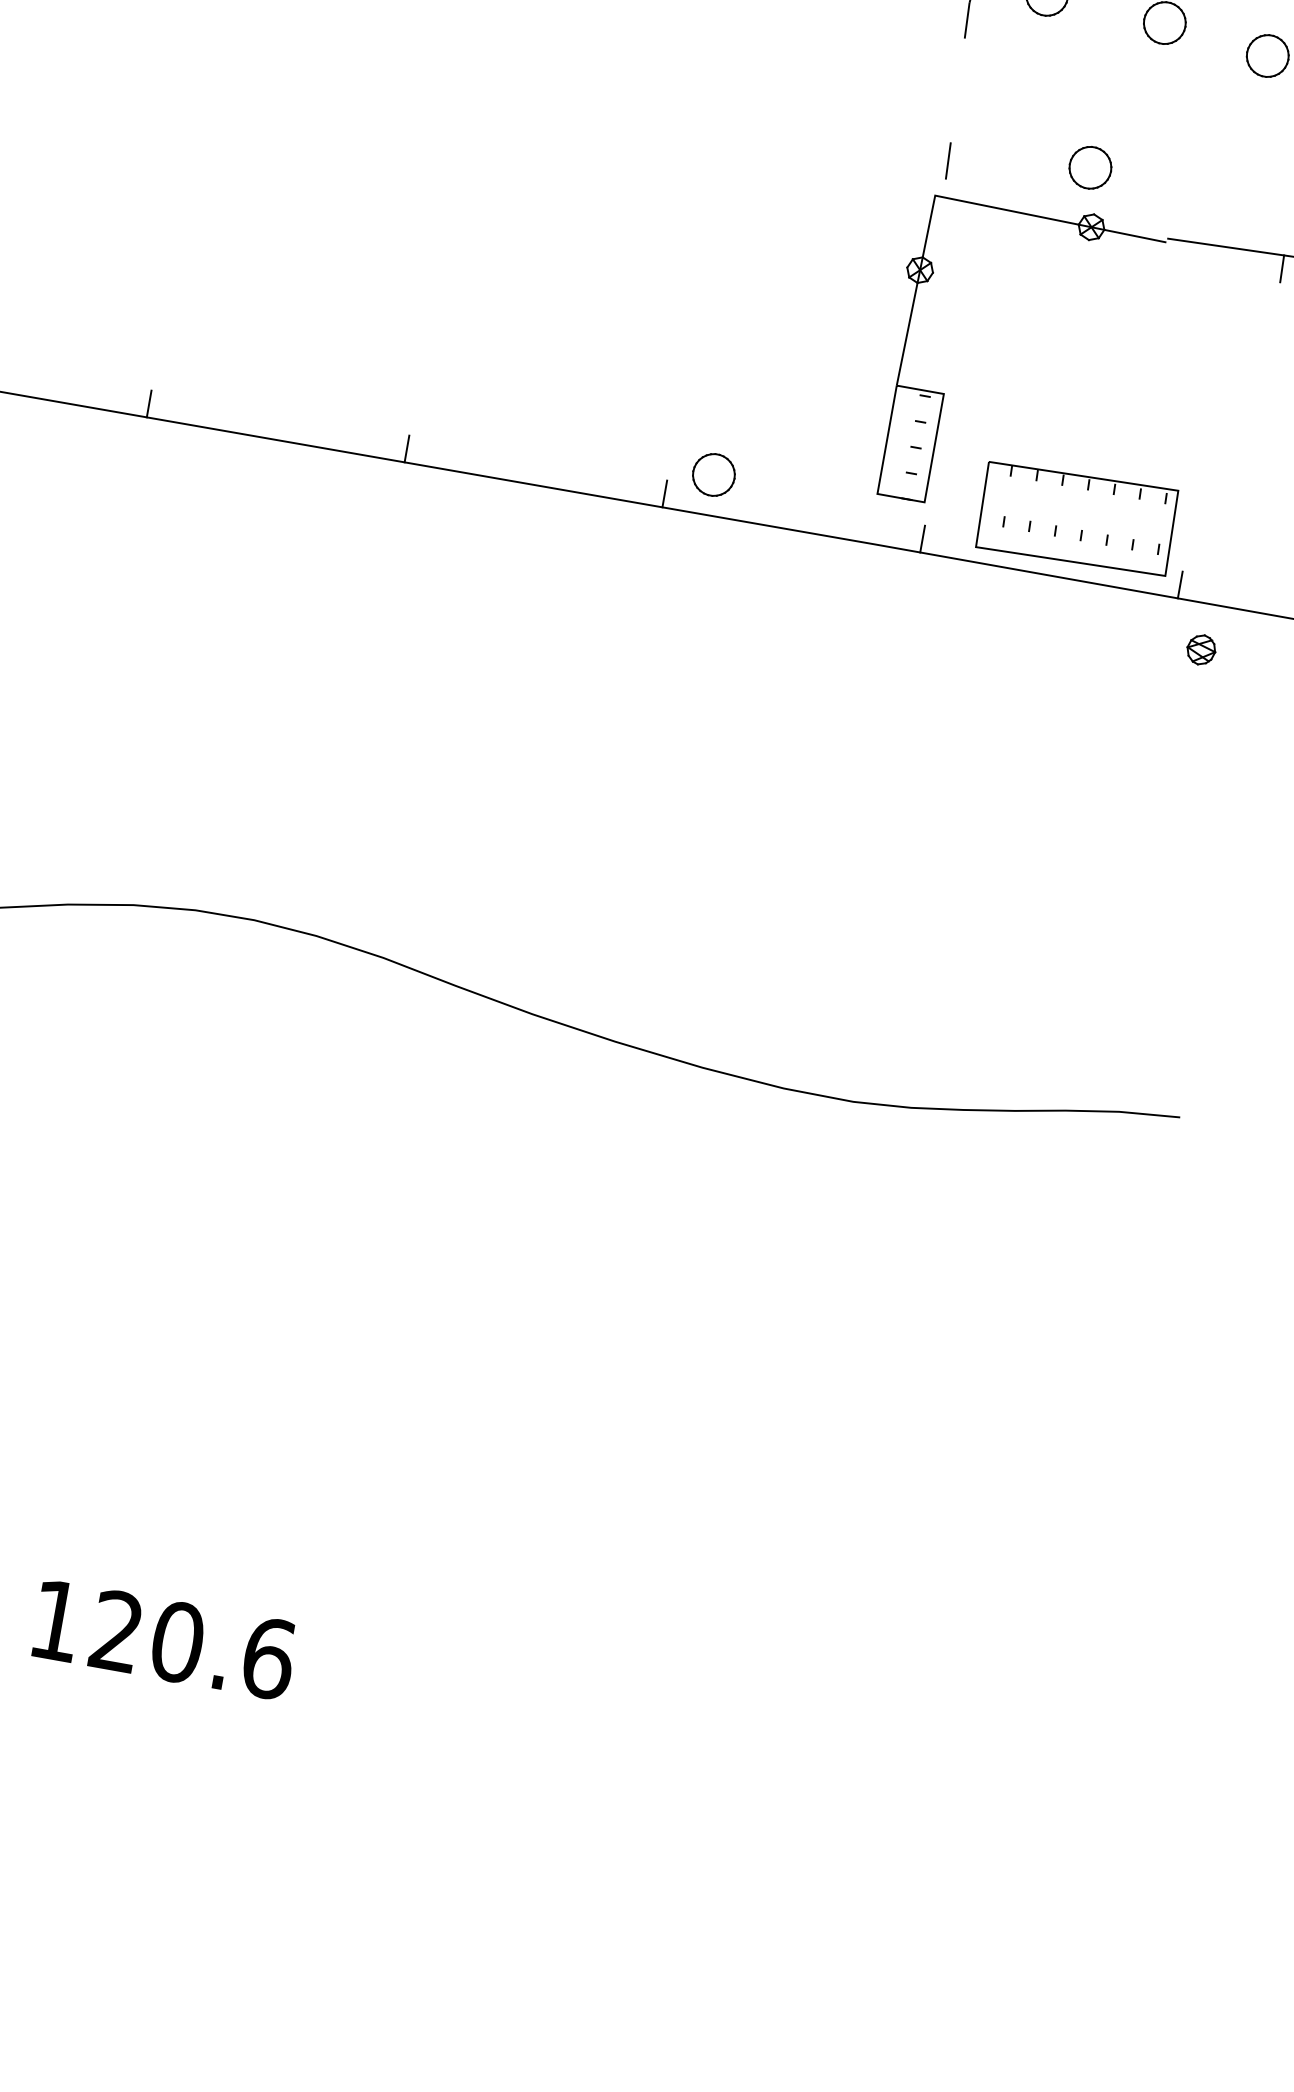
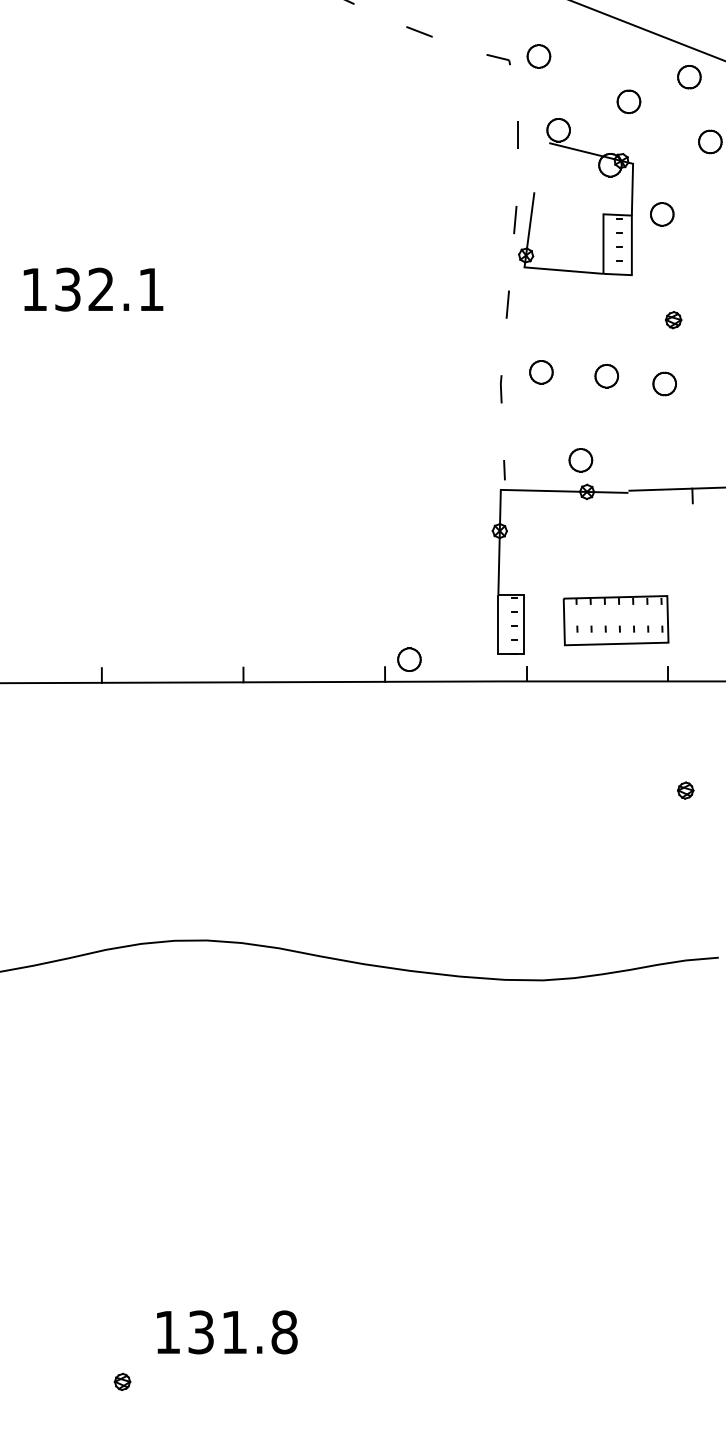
part: (1076, 518) -> (615, 620), moved
part: (1201, 649) -> (685, 790), moved
text: (192, 1645) -> (242, 1332), 120.6 -> 131.8

